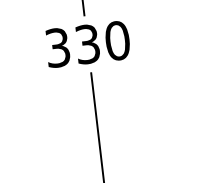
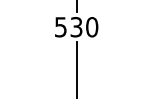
text: (56, 46) -> (60, 26), 330 -> 530

